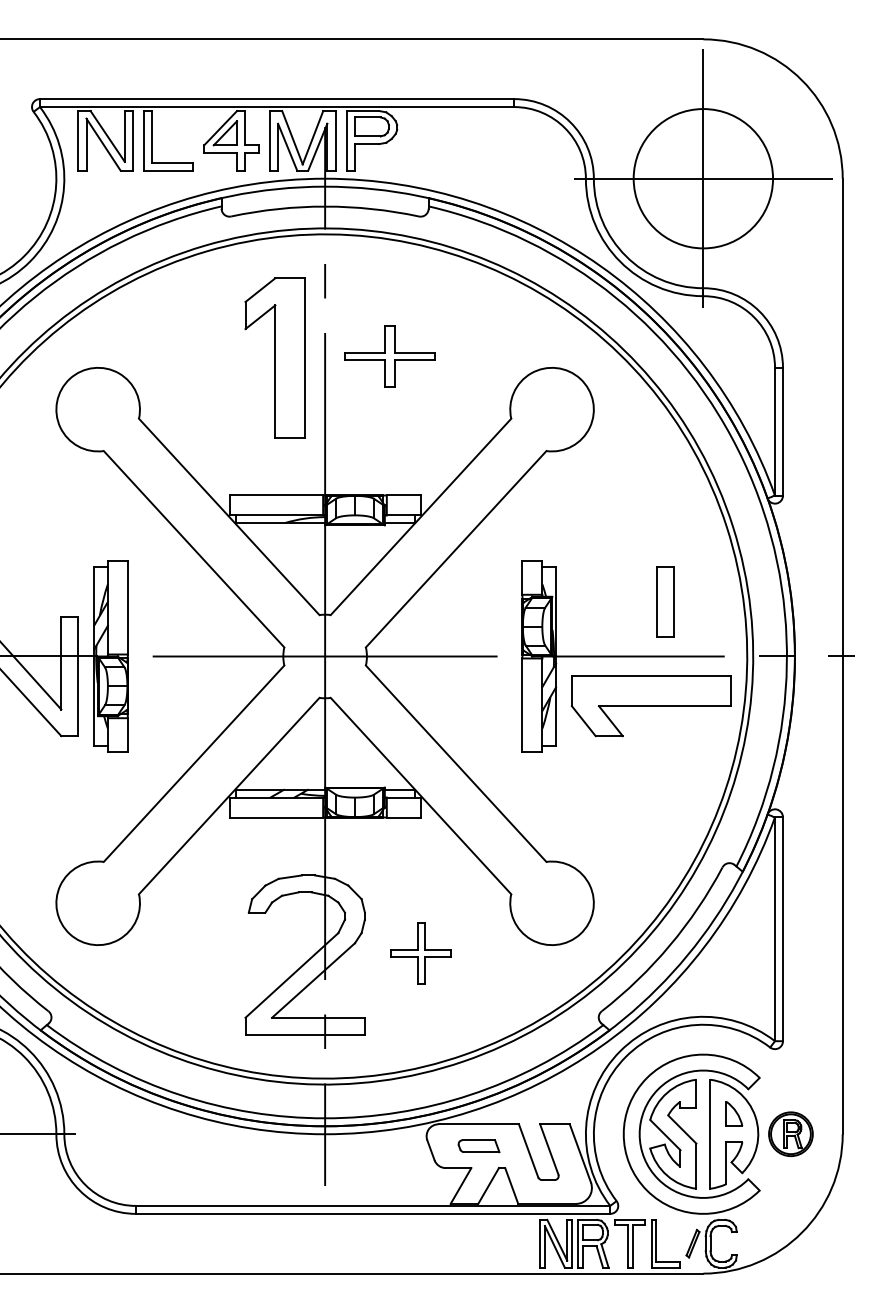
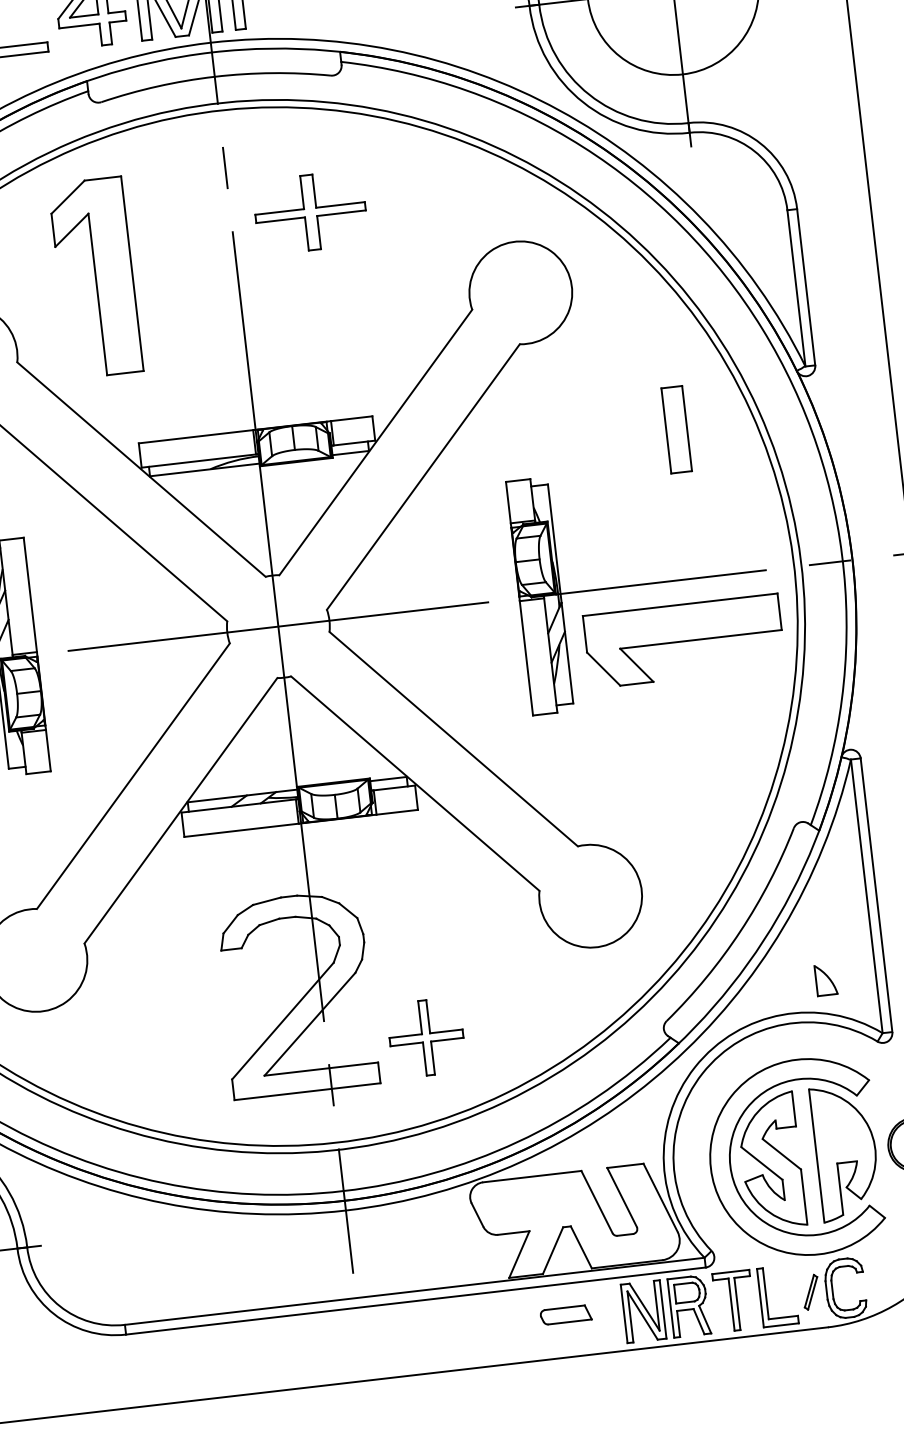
part: (389, 356) -> (310, 213), moved
part: (274, 357) -> (94, 277), moved
part: (665, 601) -> (677, 429), moved
part: (420, 953) -> (425, 1038), moved
part: (734, 1113) -> (826, 979), moved
part: (478, 1146) -> (565, 1315), moved

